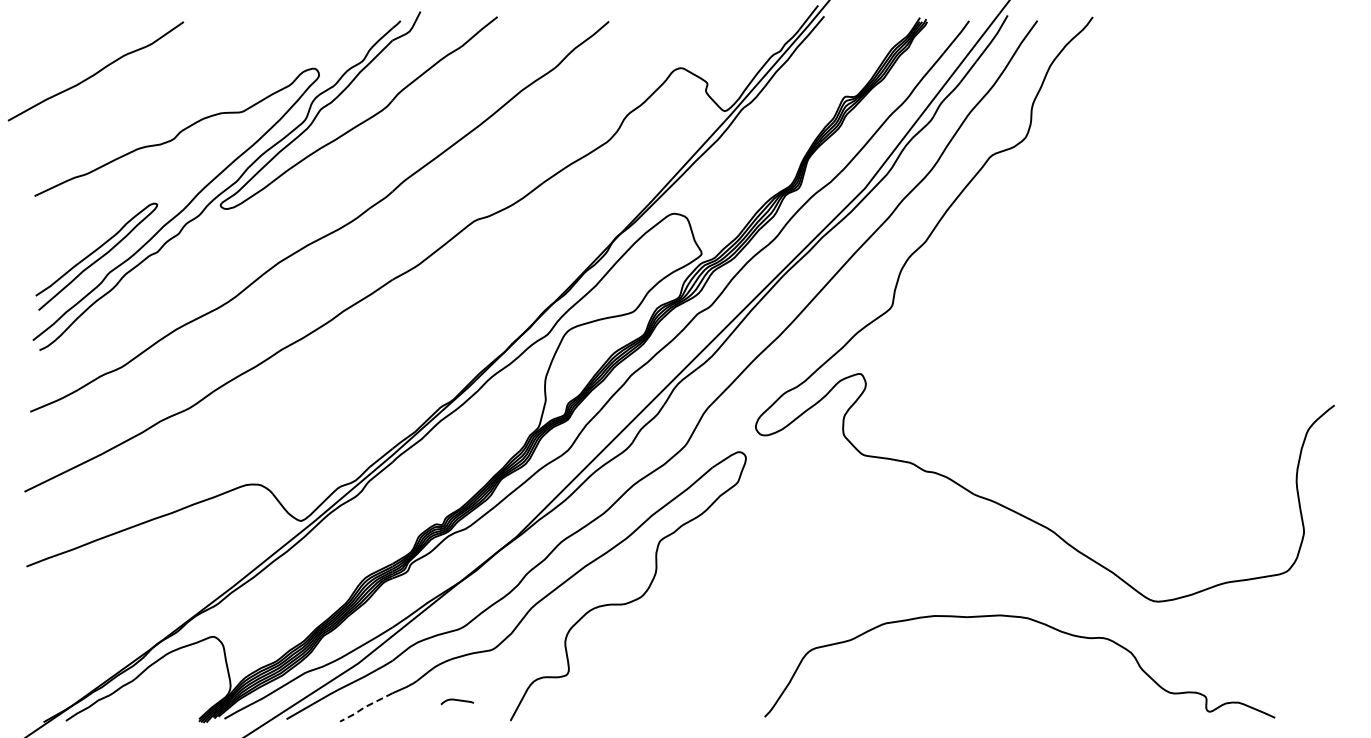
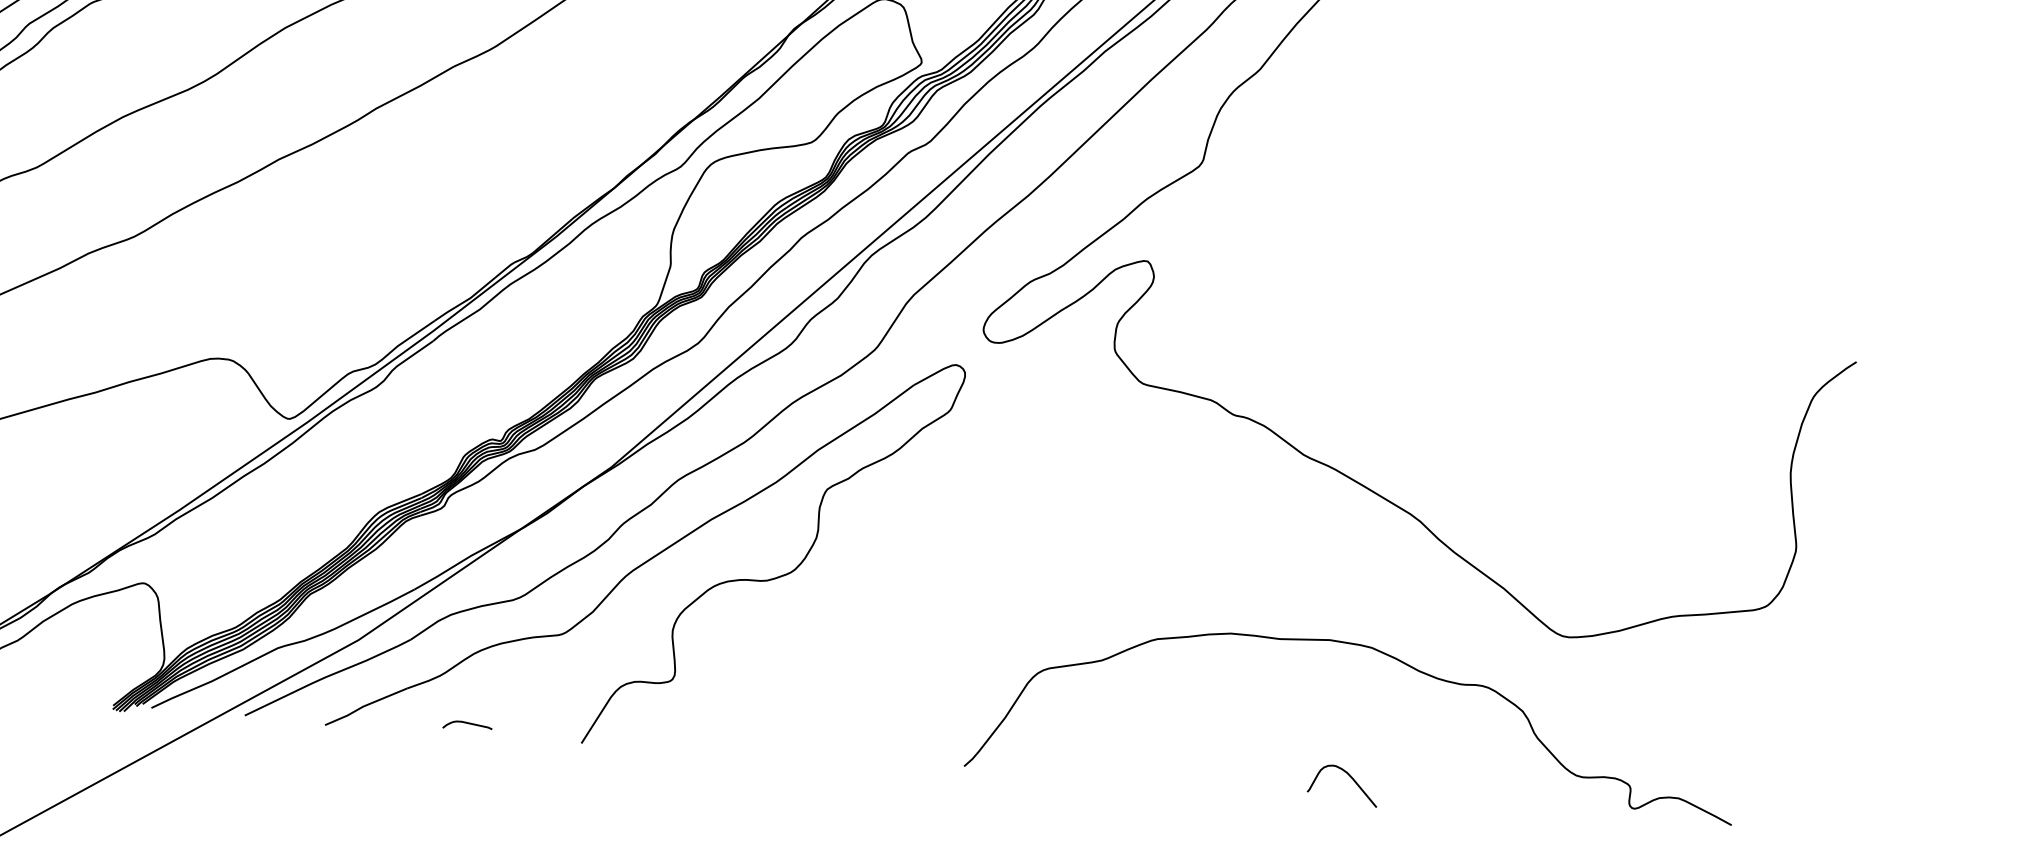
curve: (456, 700) -> (466, 723), moved
curve: (1020, 705) -> (1350, 777), added
line: (364, 707) -> (363, 706), dashed -> solid

